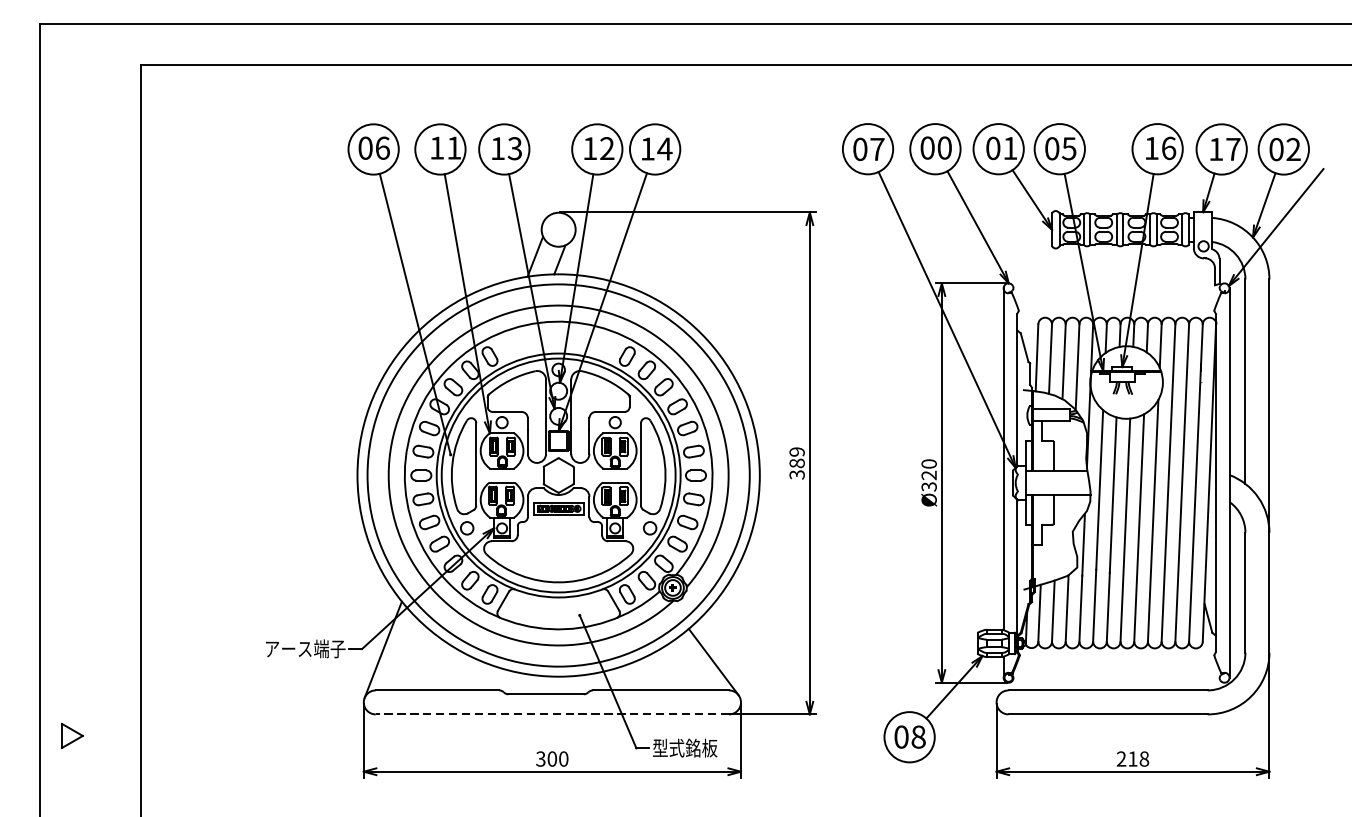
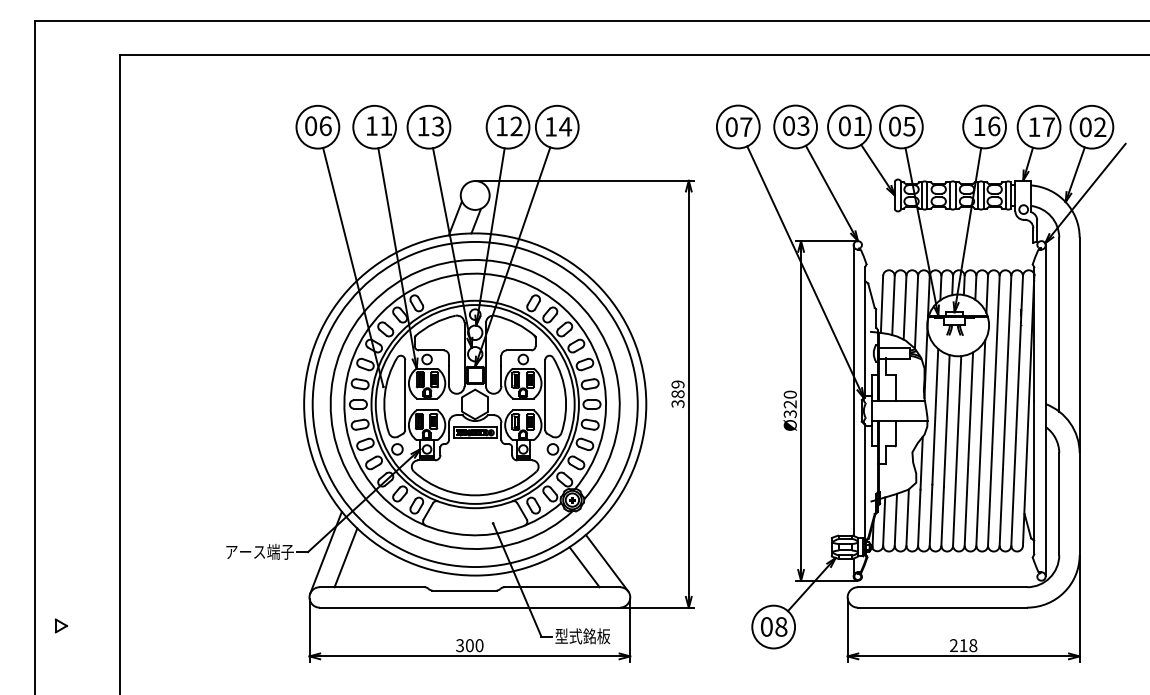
text: (944, 147) -> (803, 125), 00 -> 03
line: (406, 655) -> (345, 557), added
line: (687, 667) -> (584, 567), added
line: (551, 714) -> (469, 607), dashed -> solid
part: (70, 735) -> (60, 625), size x0.62

